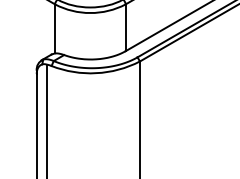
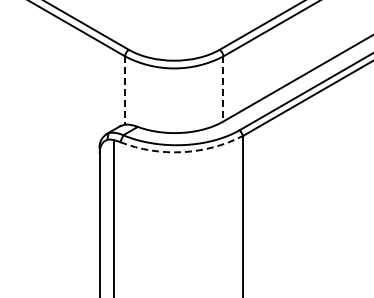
line: (125, 27) -> (223, 88), solid -> dashed
line: (55, 29) -> (125, 91), solid -> dashed
arc: (96, 73) -> (182, 152), solid -> dashed

